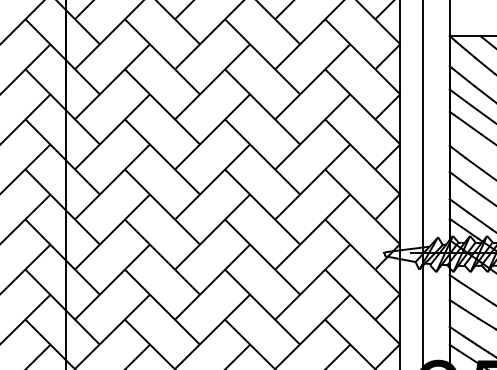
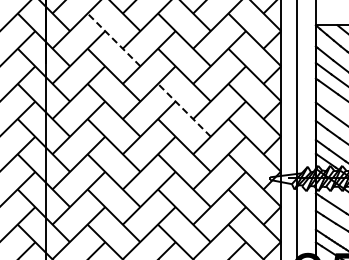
line: (161, 56) -> (113, 39), solid -> dashed
line: (262, 155) -> (184, 109), solid -> dashed

